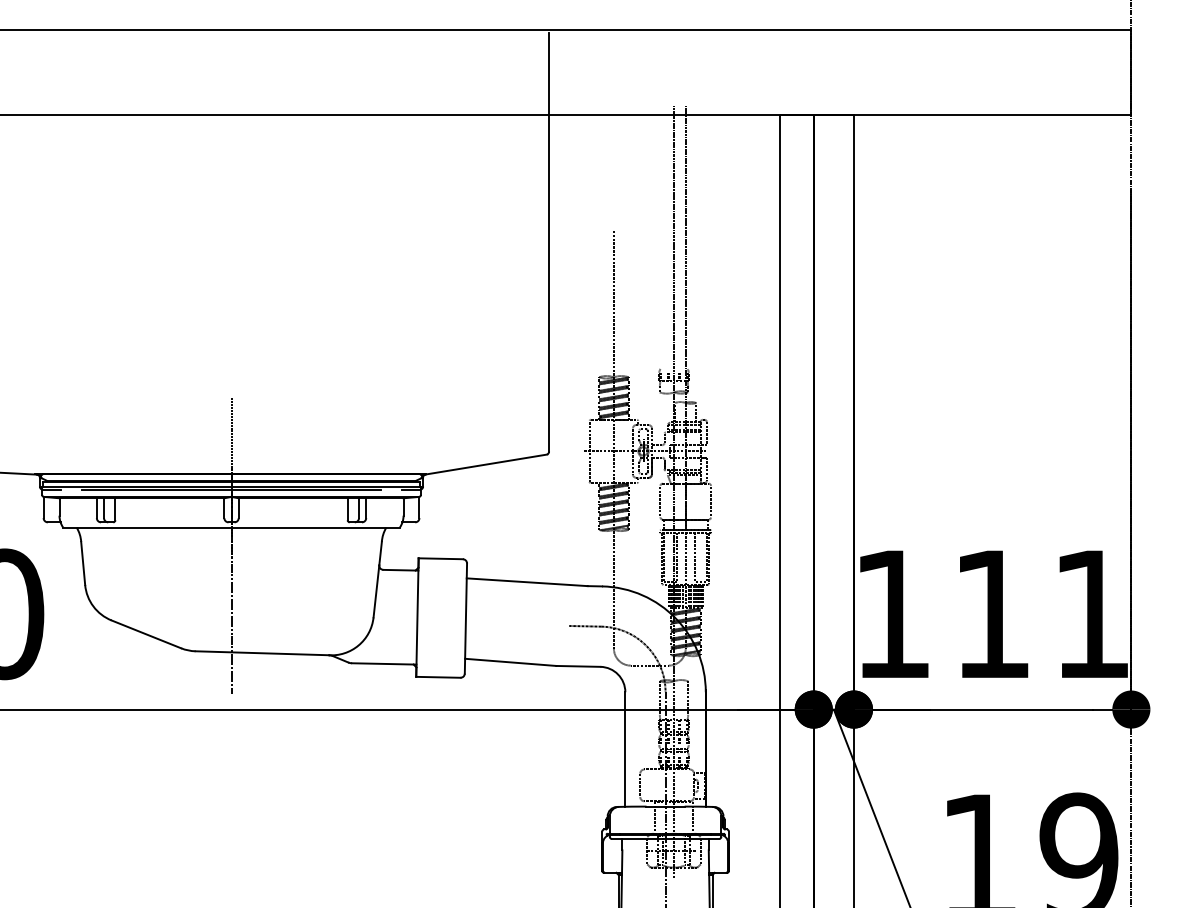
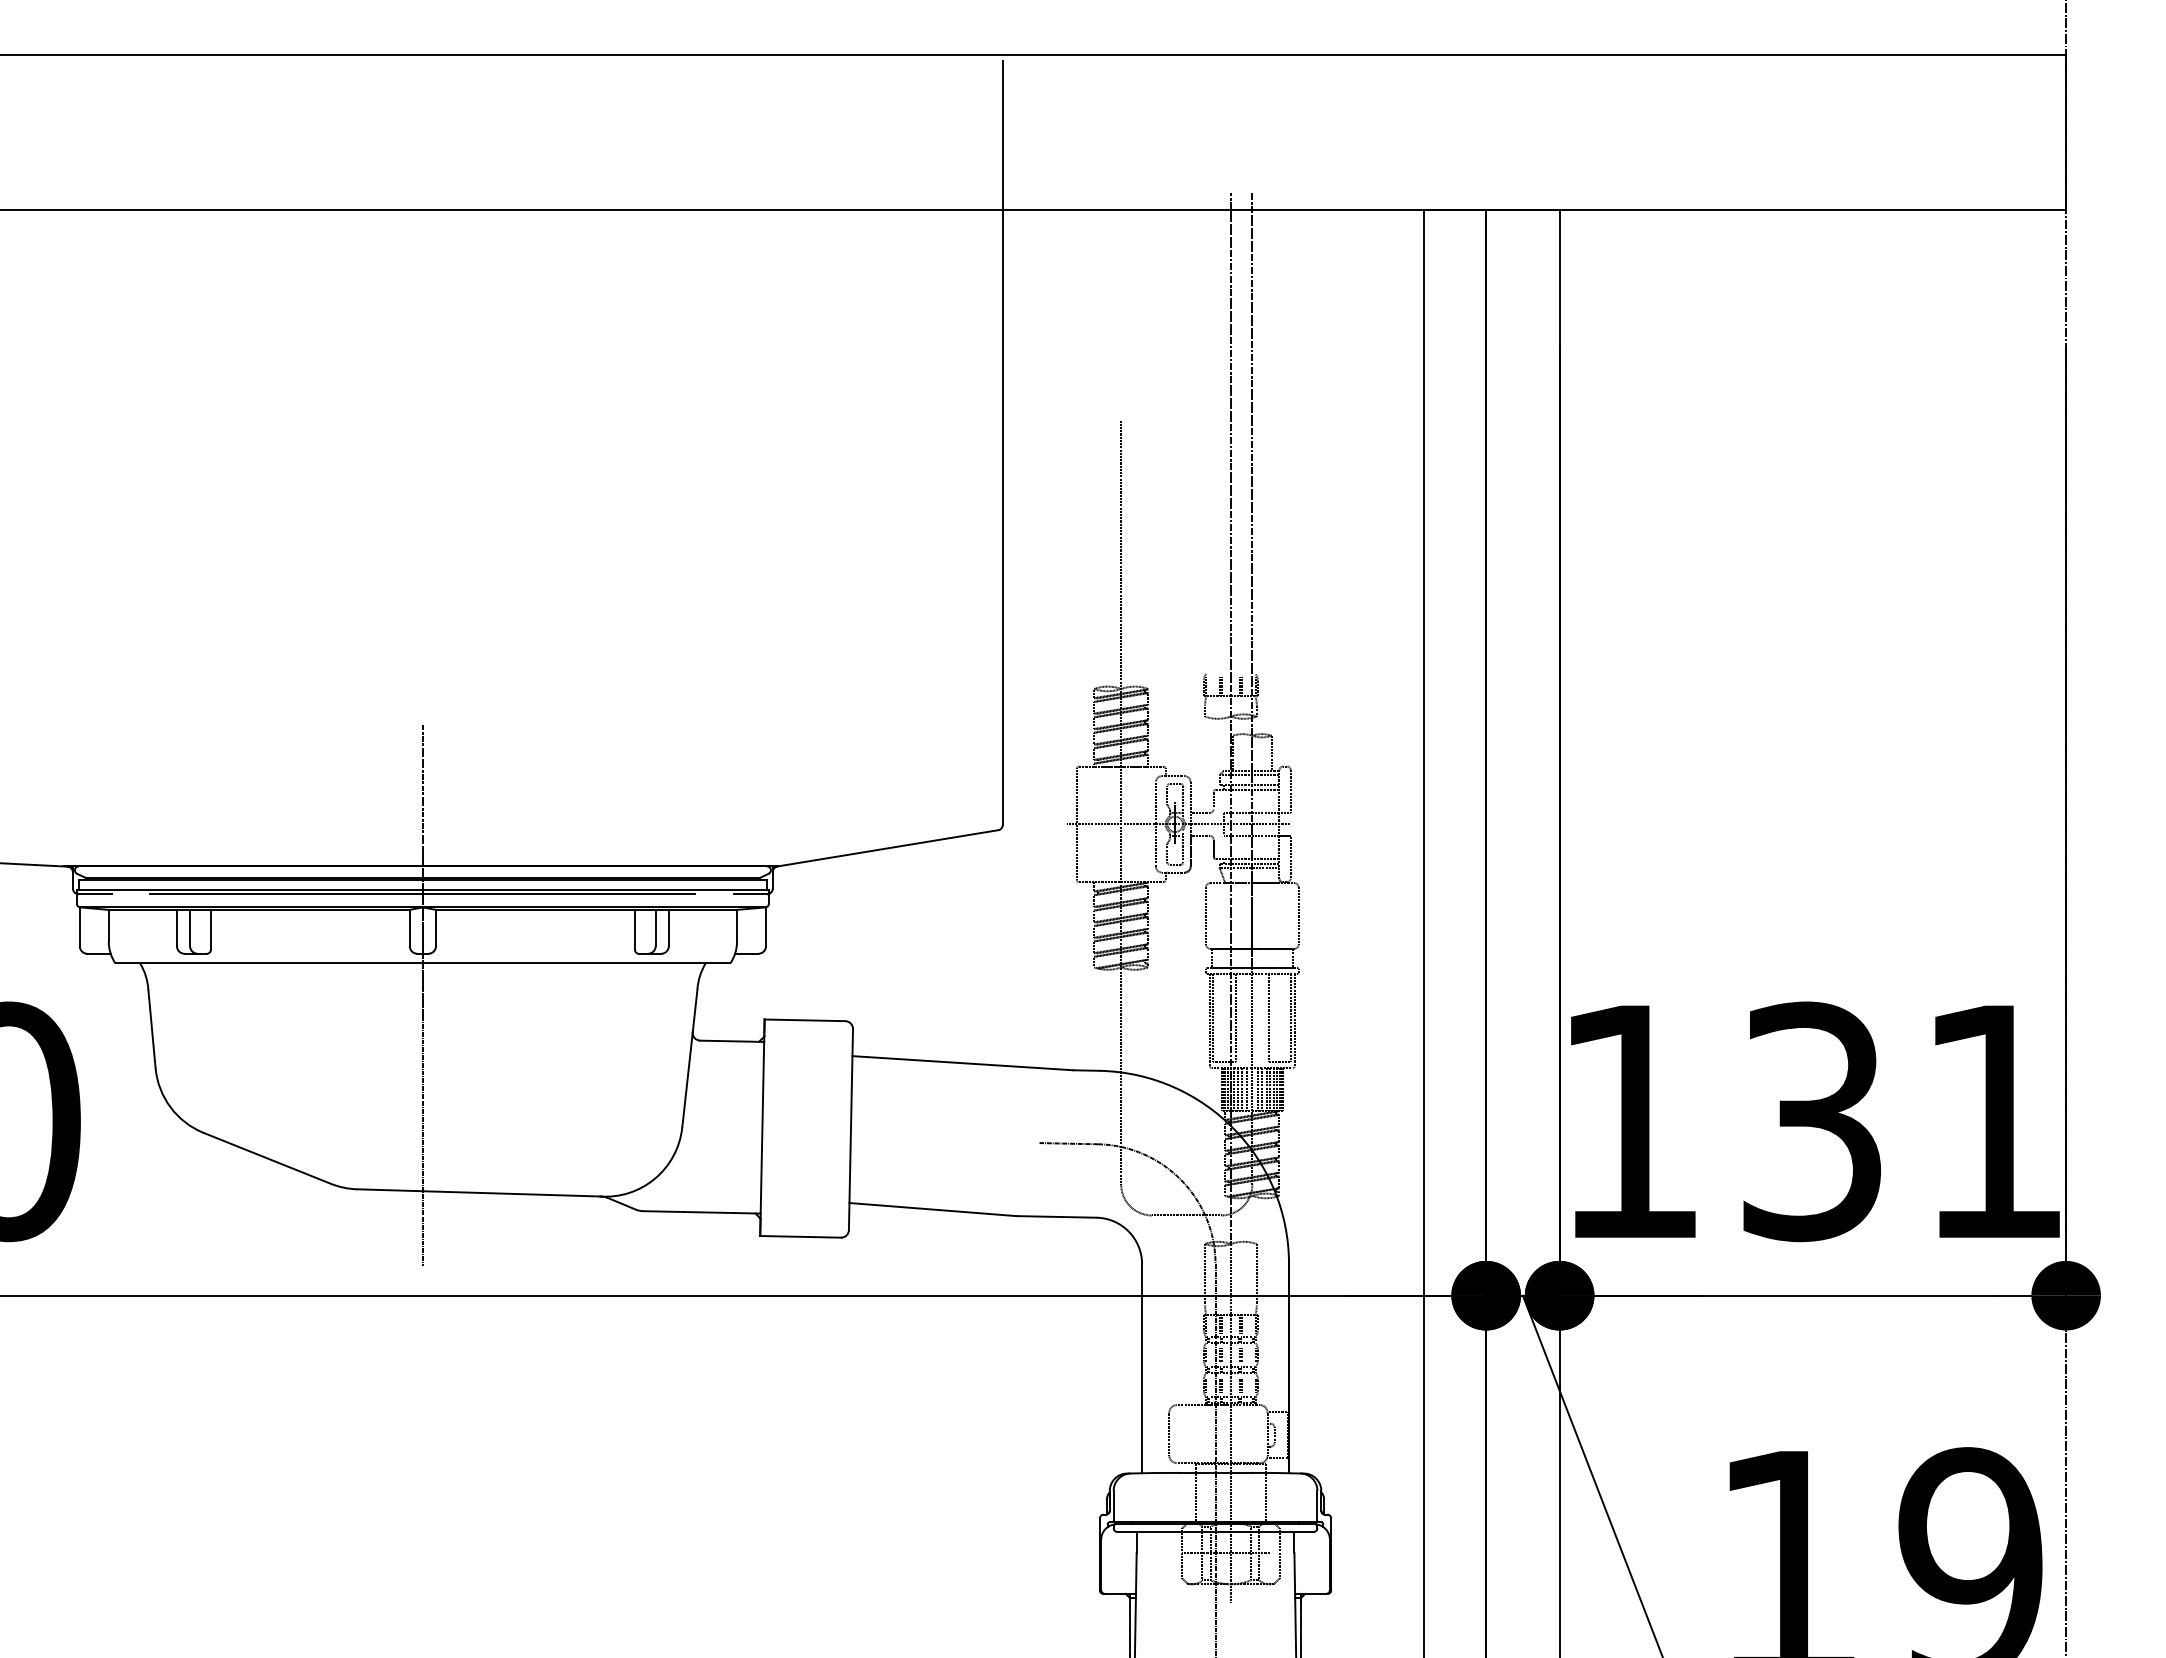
text: (991, 614) -> (1810, 1122), 111 -> 131

